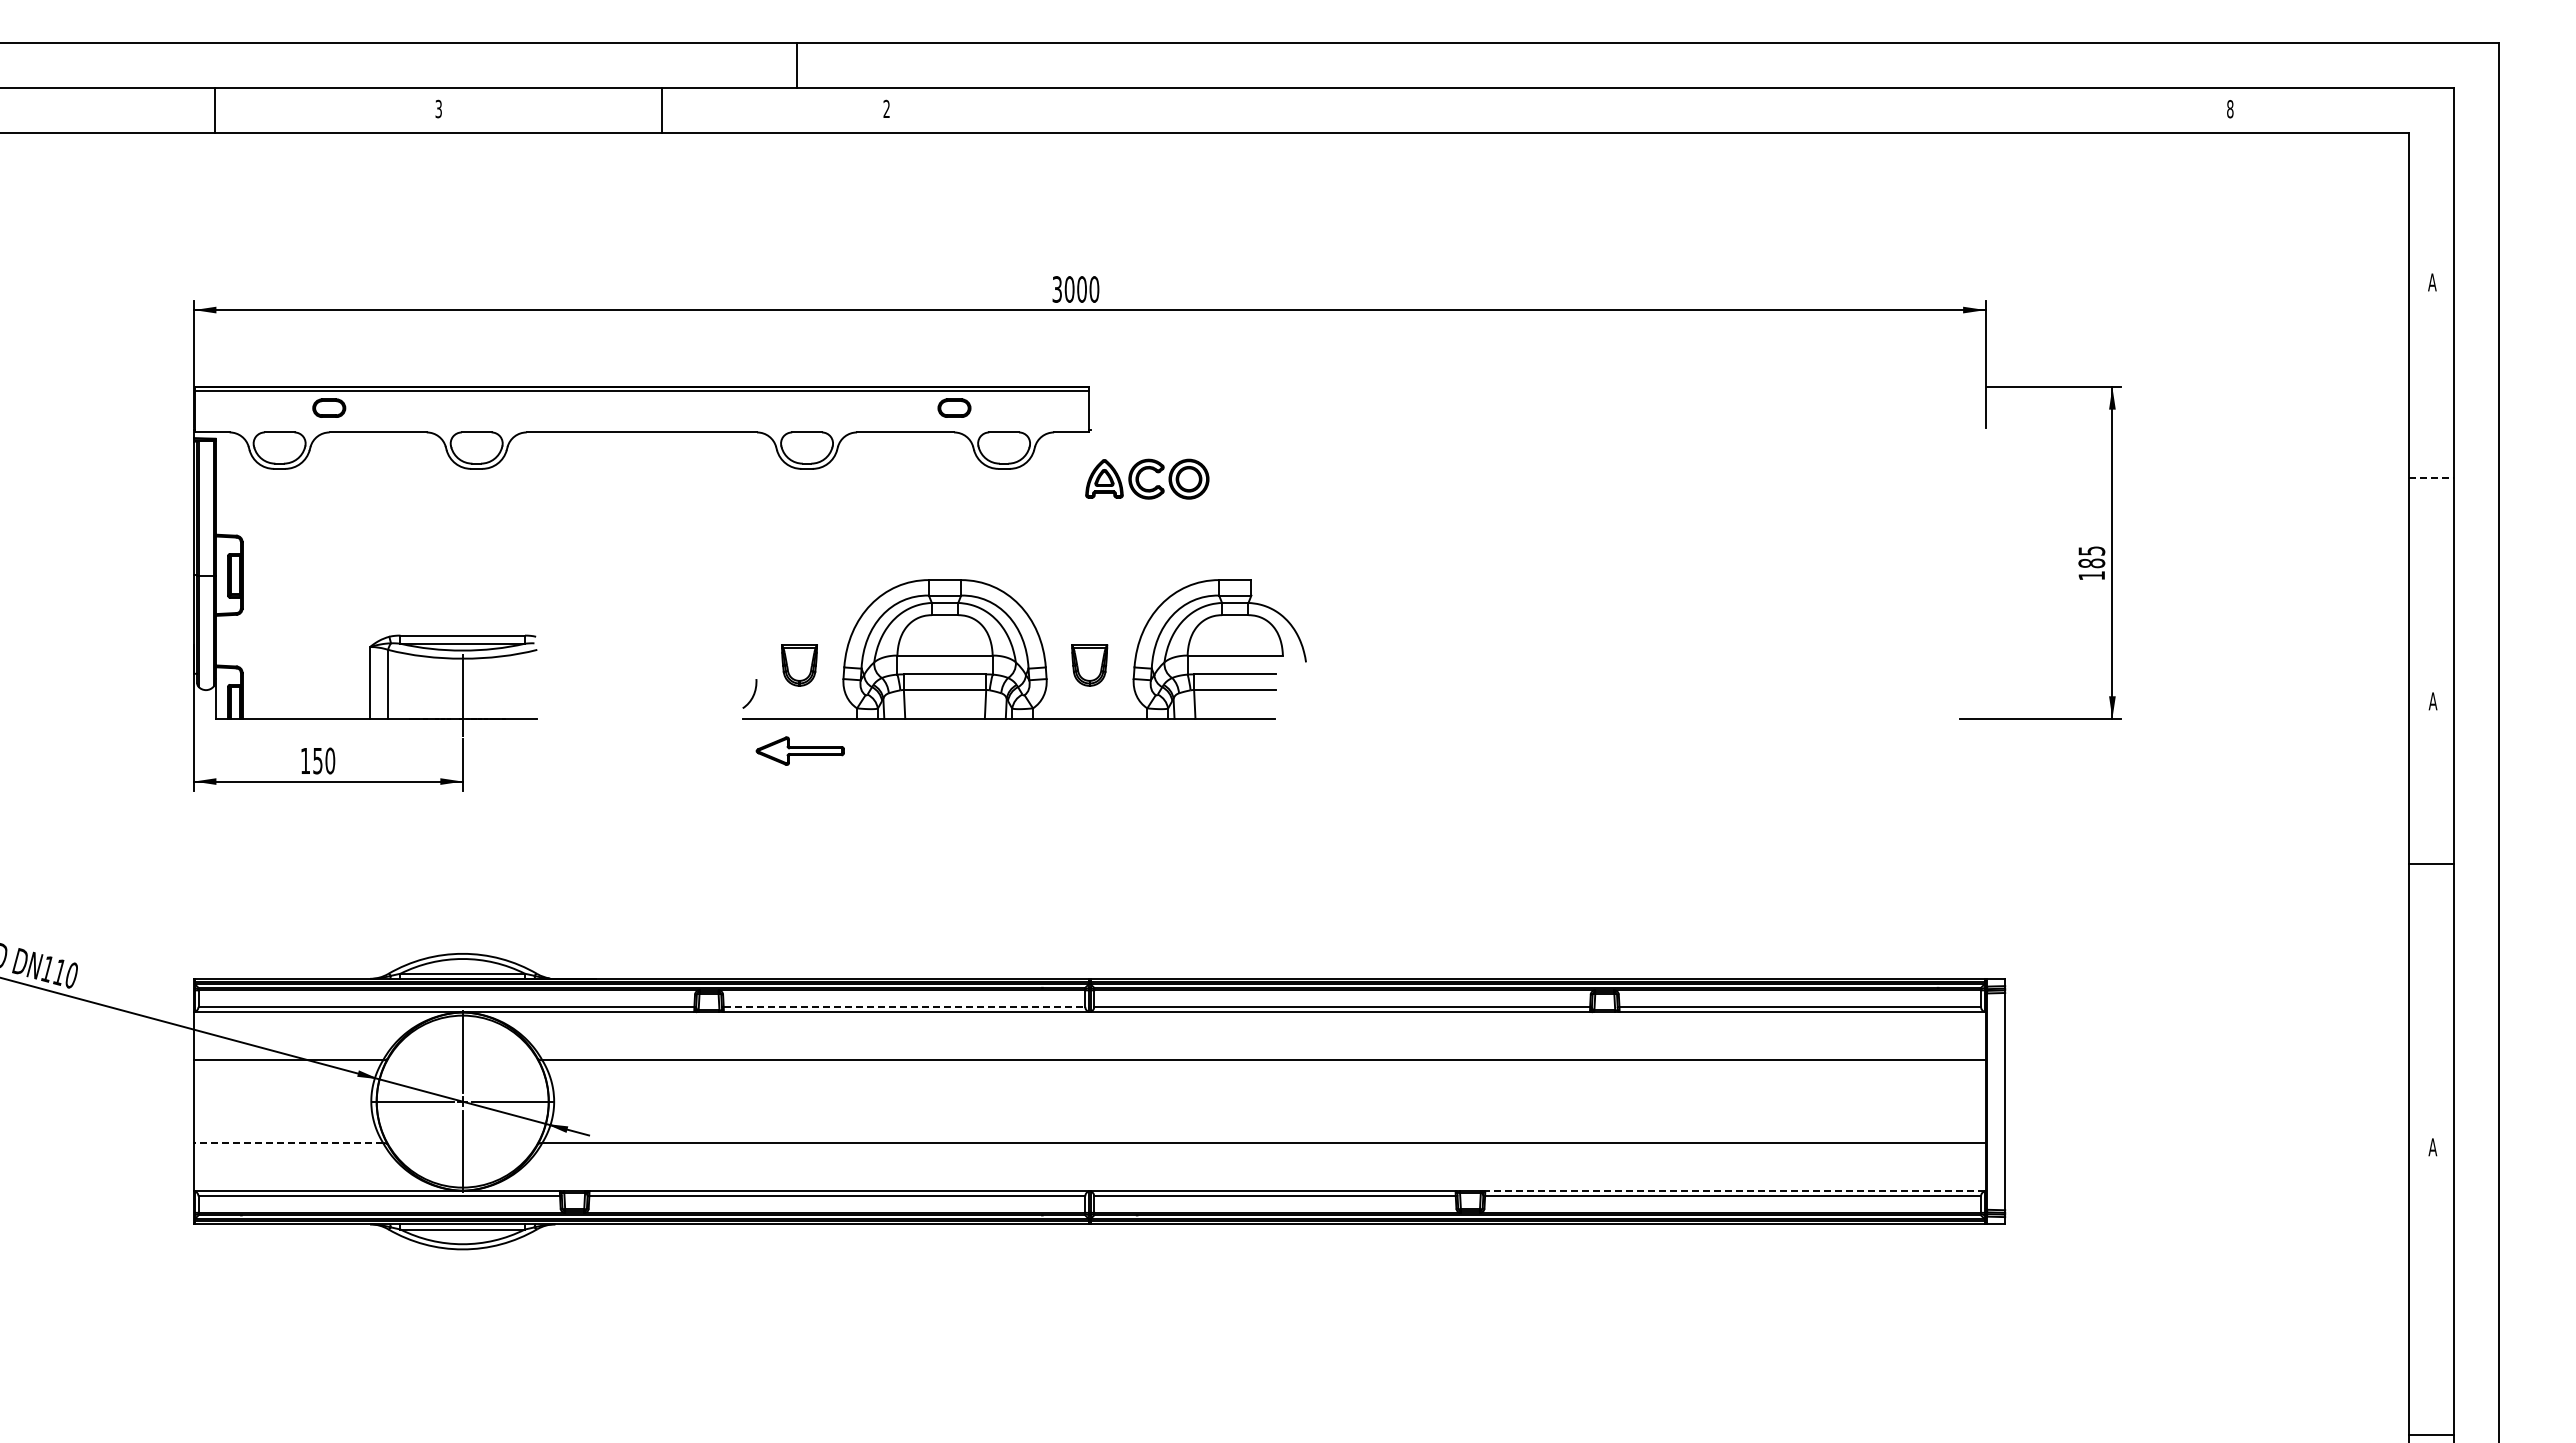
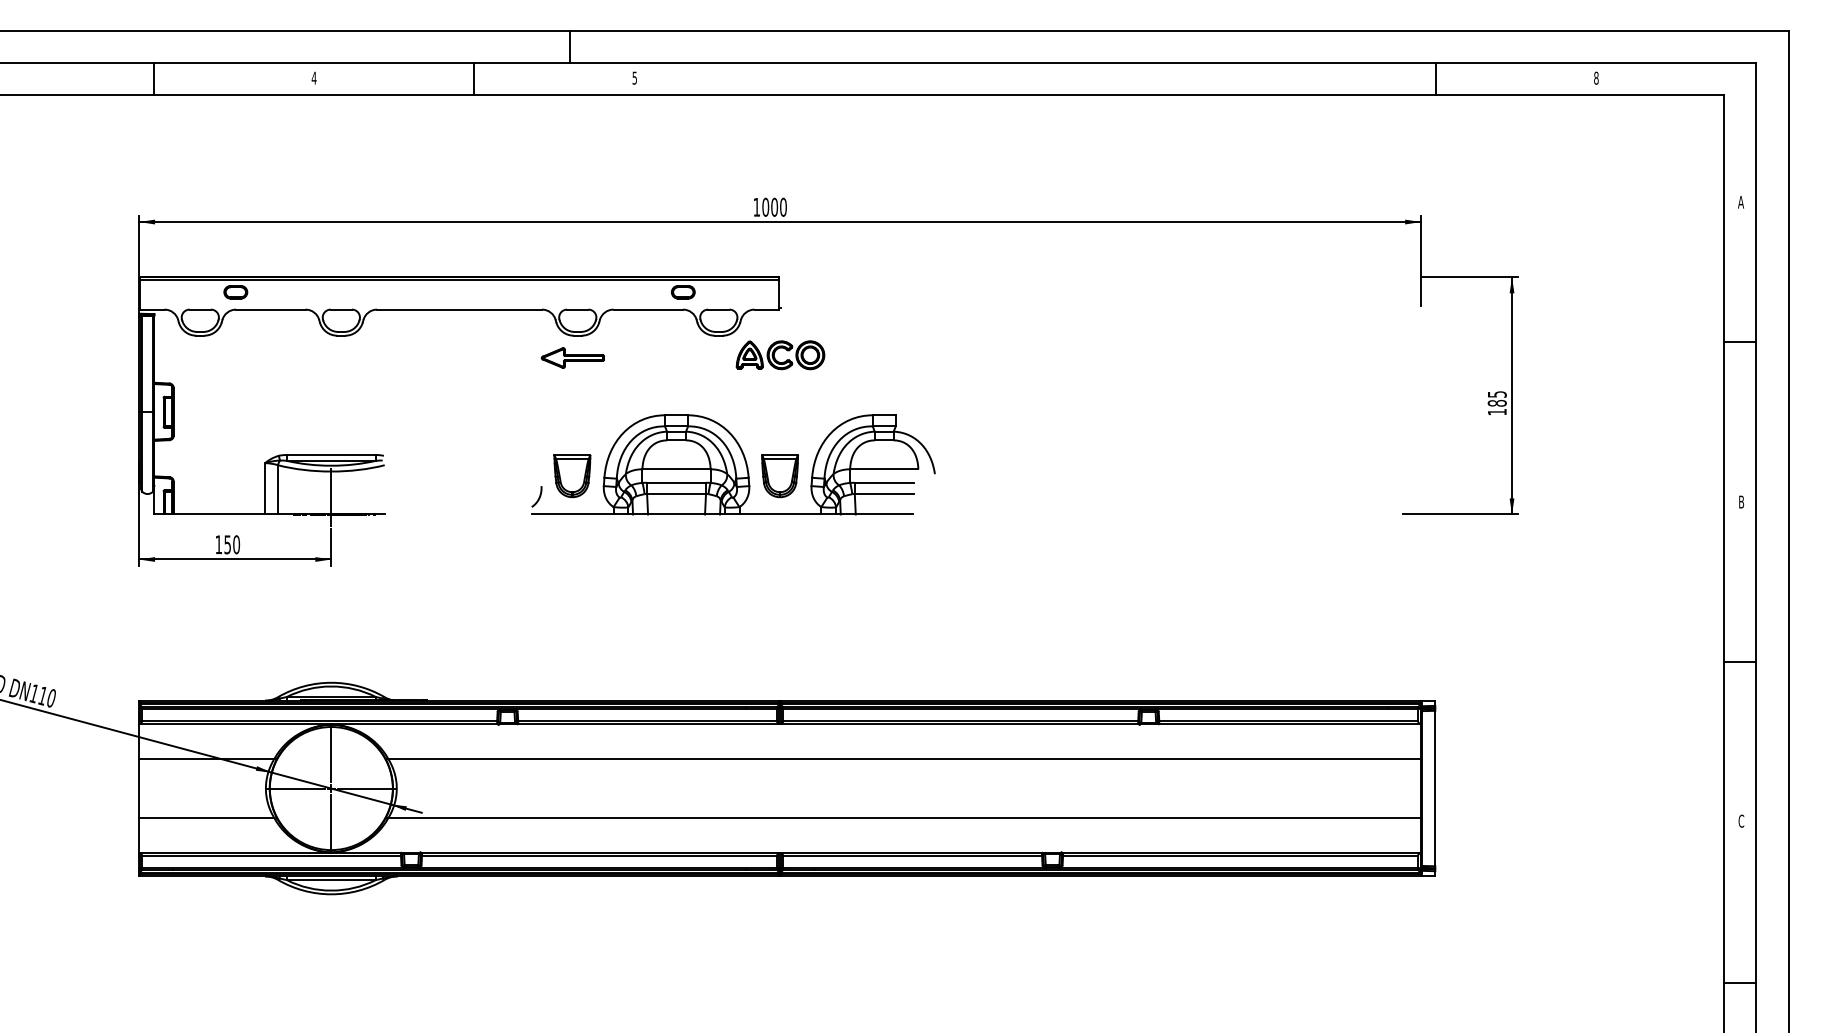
text: (438, 108) -> (314, 77), 3 -> 4
text: (886, 108) -> (634, 77), 2 -> 5
line: (2006, 109) -> (1436, 78), added
text: (1056, 289) -> (756, 207), 3000 -> 1000
part: (1140, 474) -> (775, 351), moved
line: (2432, 477) -> (1741, 341), dashed -> solid
part: (799, 665) -> (572, 476), size x1.43
part: (1089, 665) -> (779, 476), size x1.43
text: (2432, 701) -> (1741, 502), A -> B
part: (799, 750) -> (572, 357), moved
line: (2431, 864) -> (1740, 662), moved
line: (904, 1006) -> (647, 720), dashed -> solid
line: (288, 1143) -> (206, 818), dashed -> solid
text: (2432, 1147) -> (1741, 821), A -> C
line: (1734, 1191) -> (1241, 852), dashed -> solid
line: (2431, 1435) -> (1740, 983), moved

